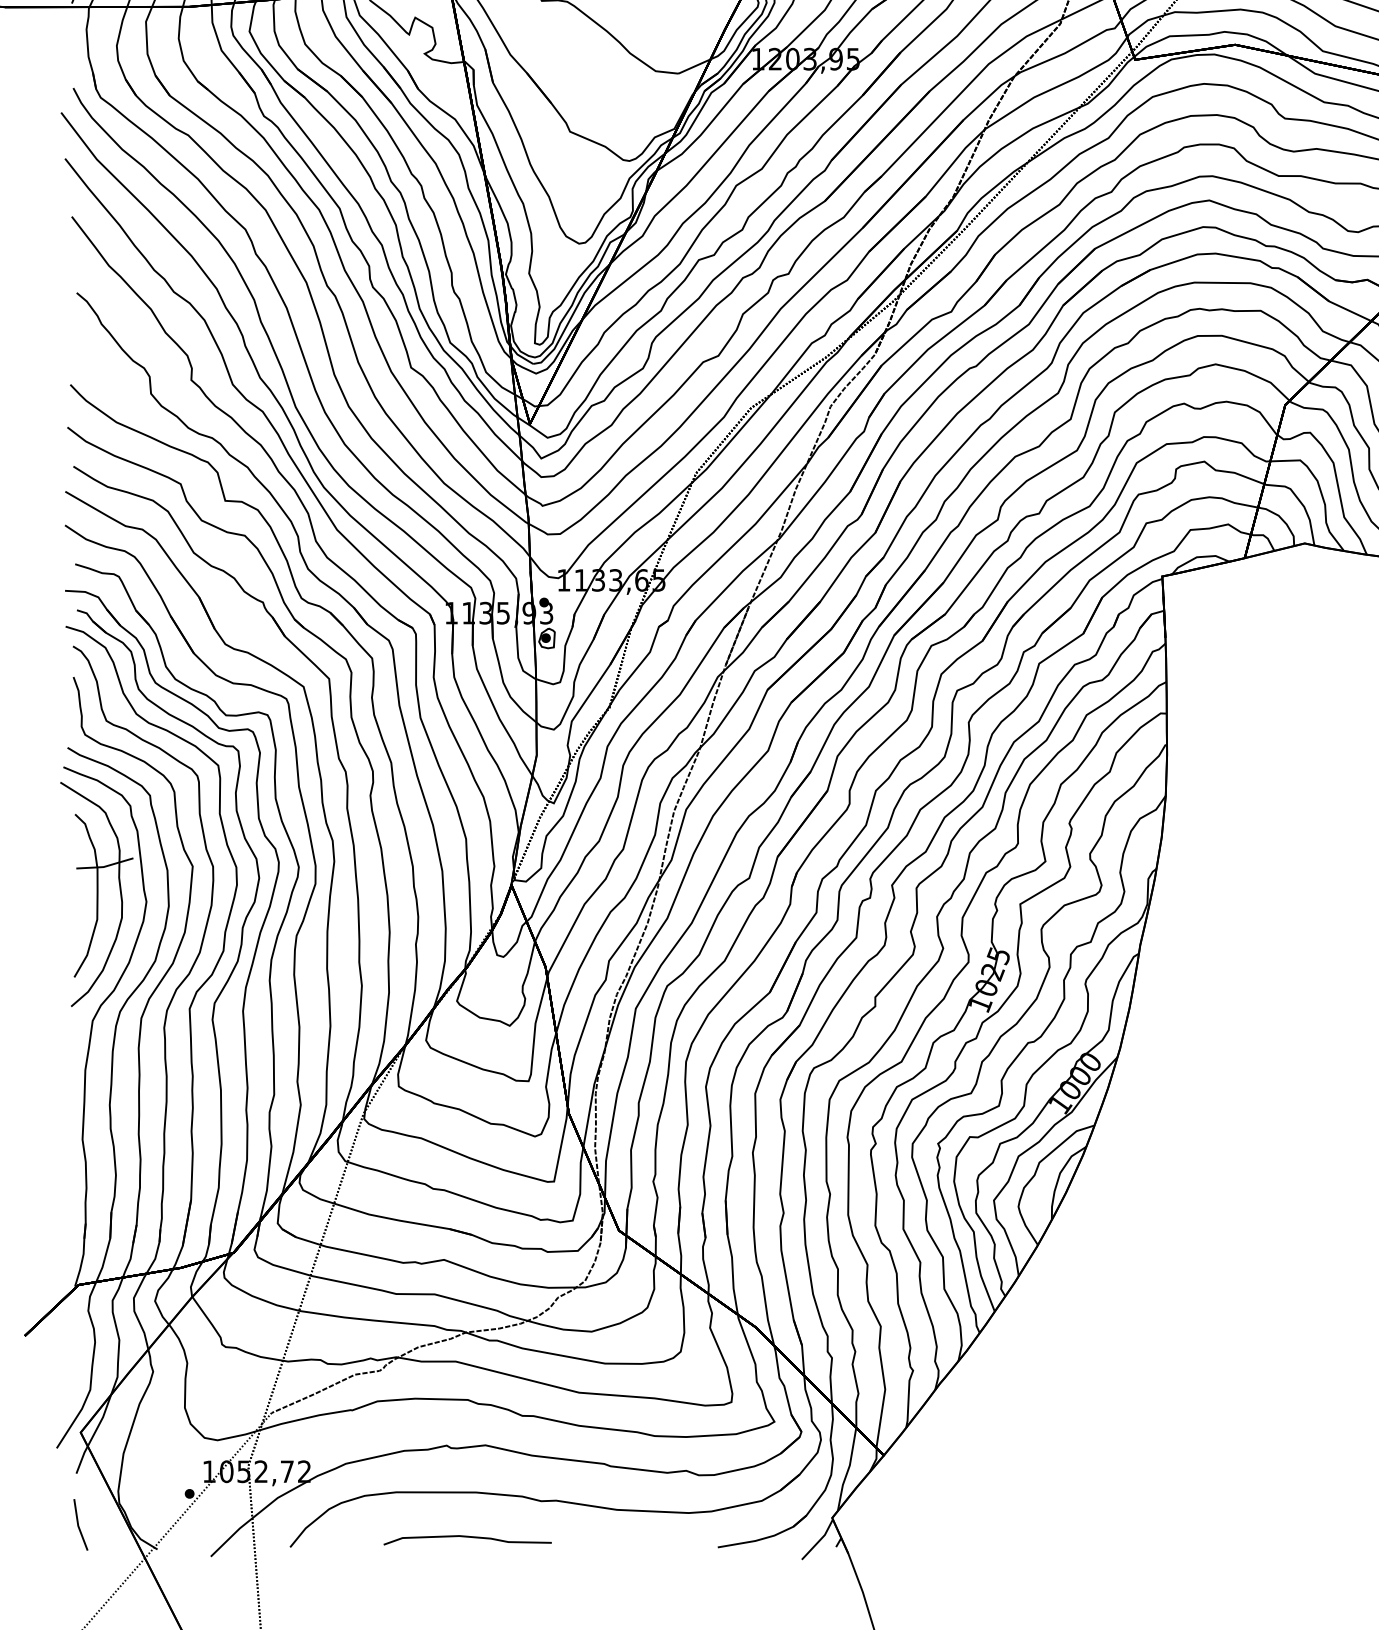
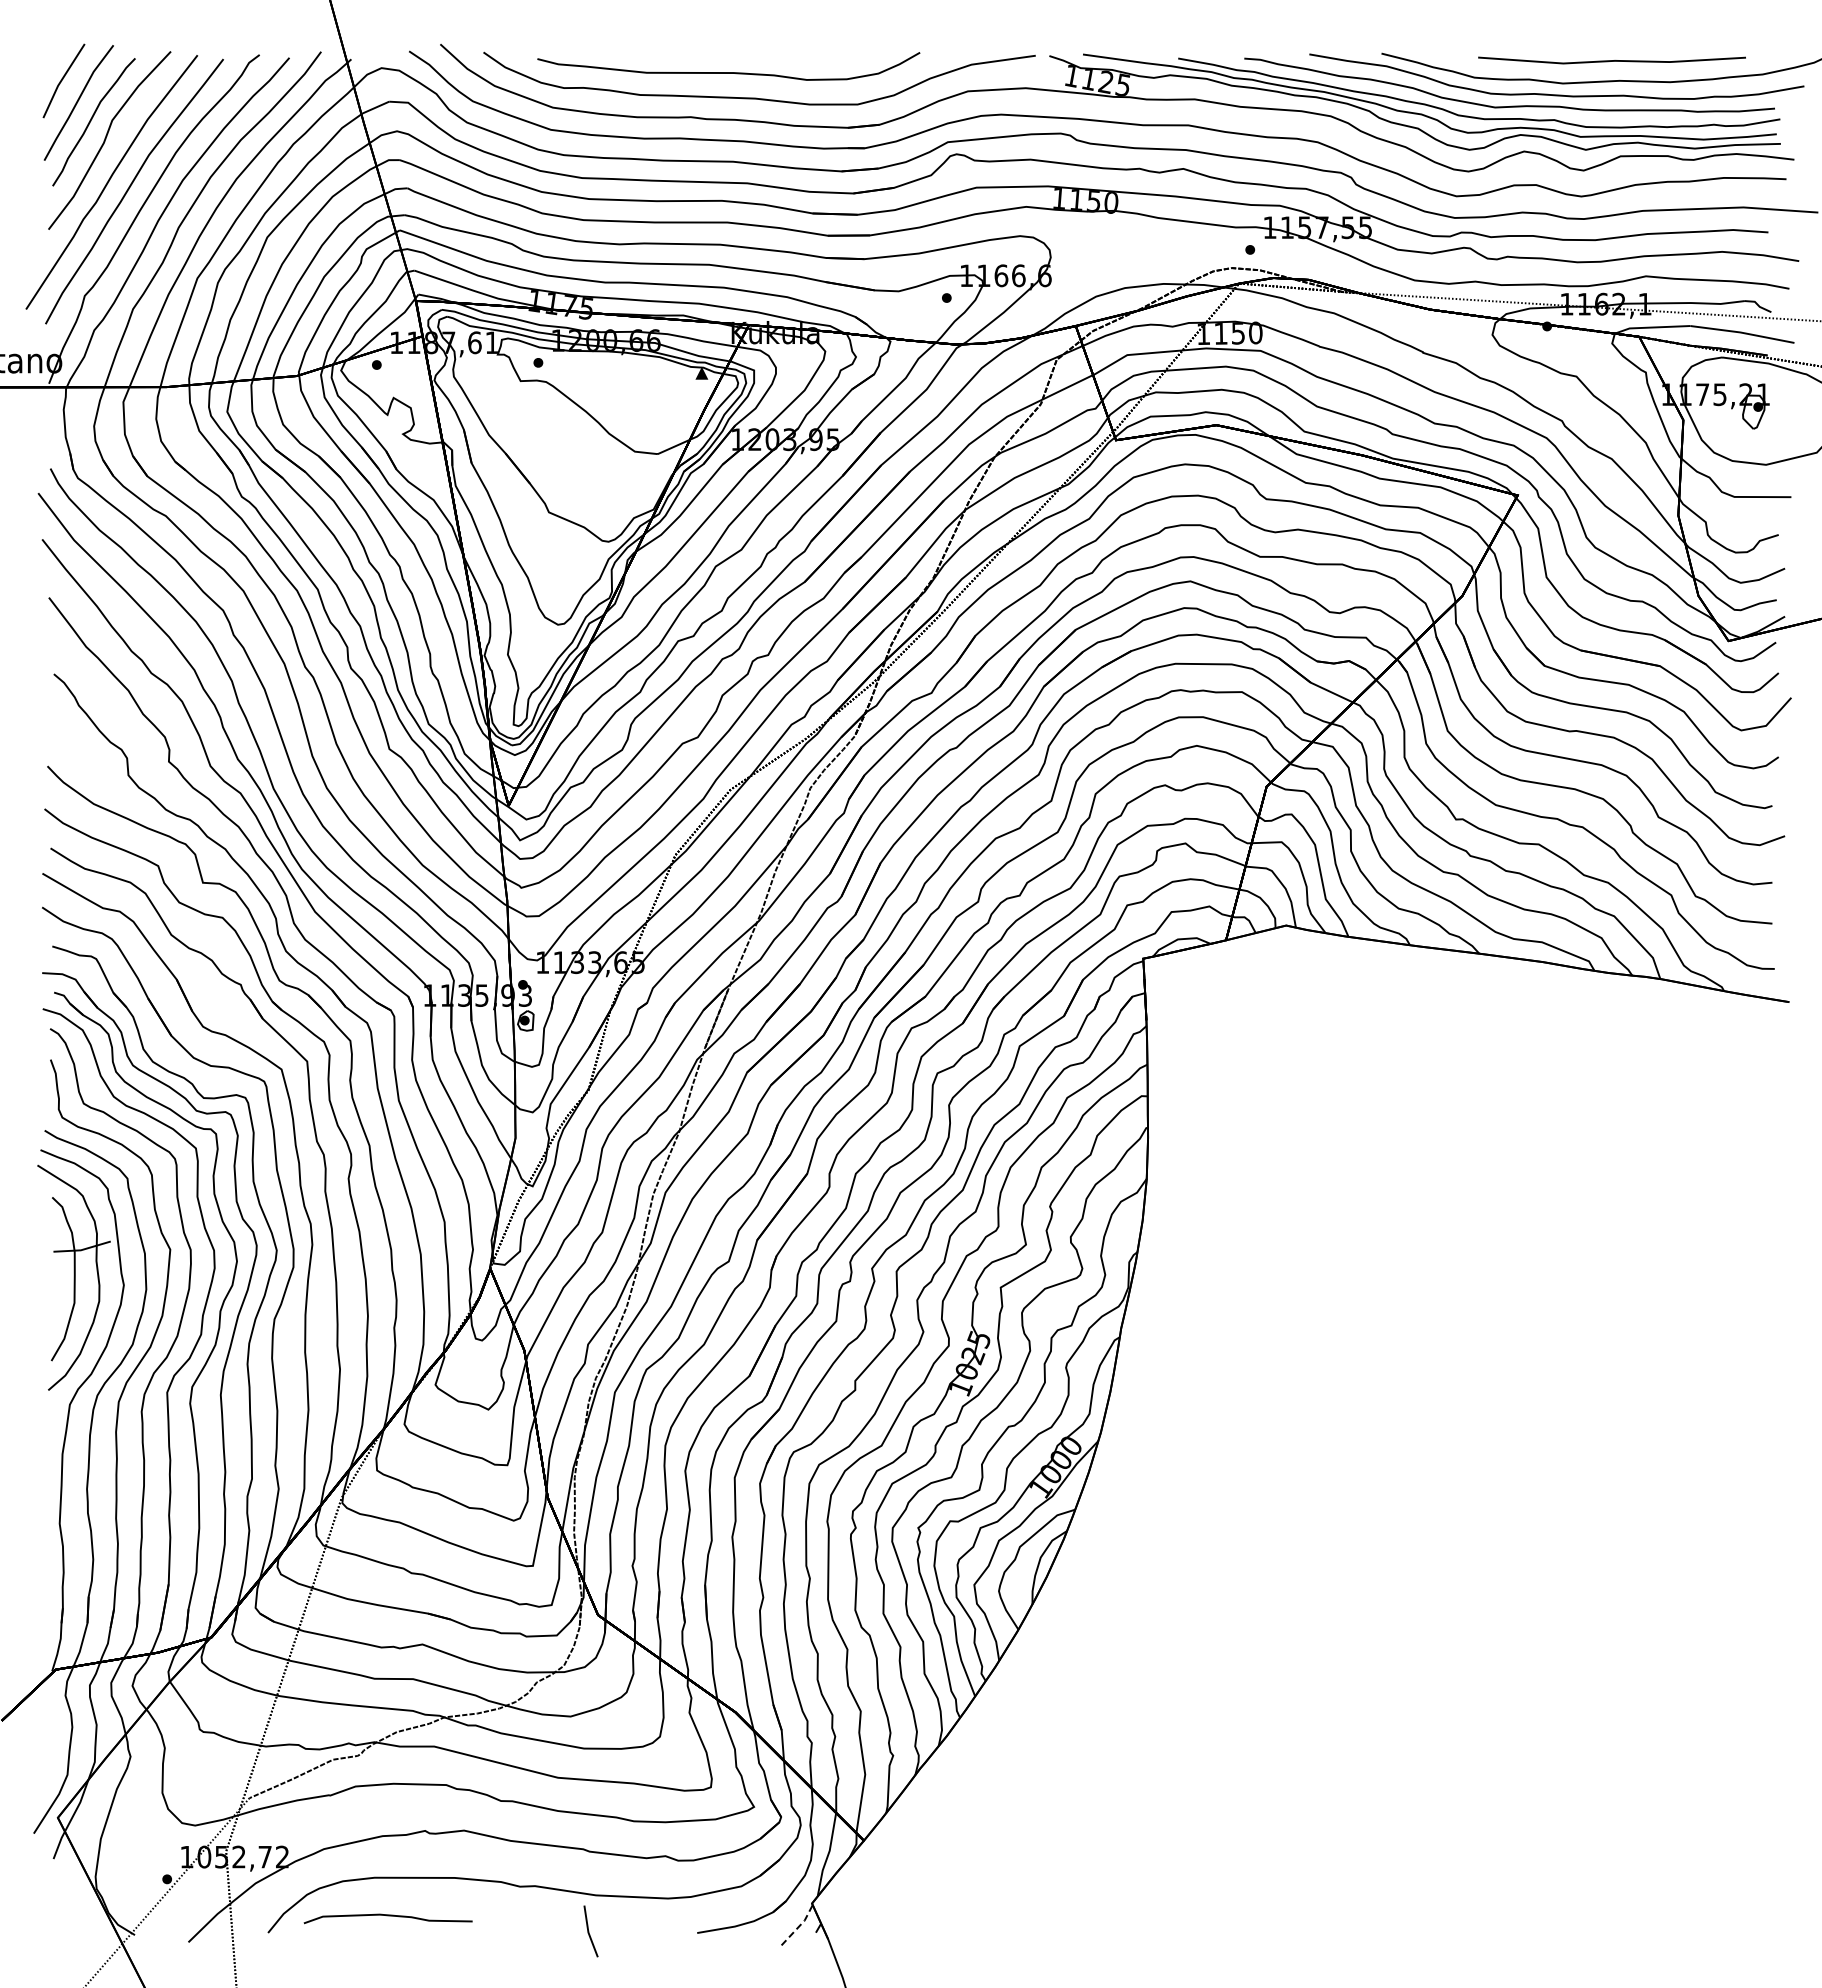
line: (79, 1524) -> (589, 1931), moved
curve: (466, 1537) -> (387, 1916), moved
line: (819, 1539) -> (799, 1925), solid -> dashed

